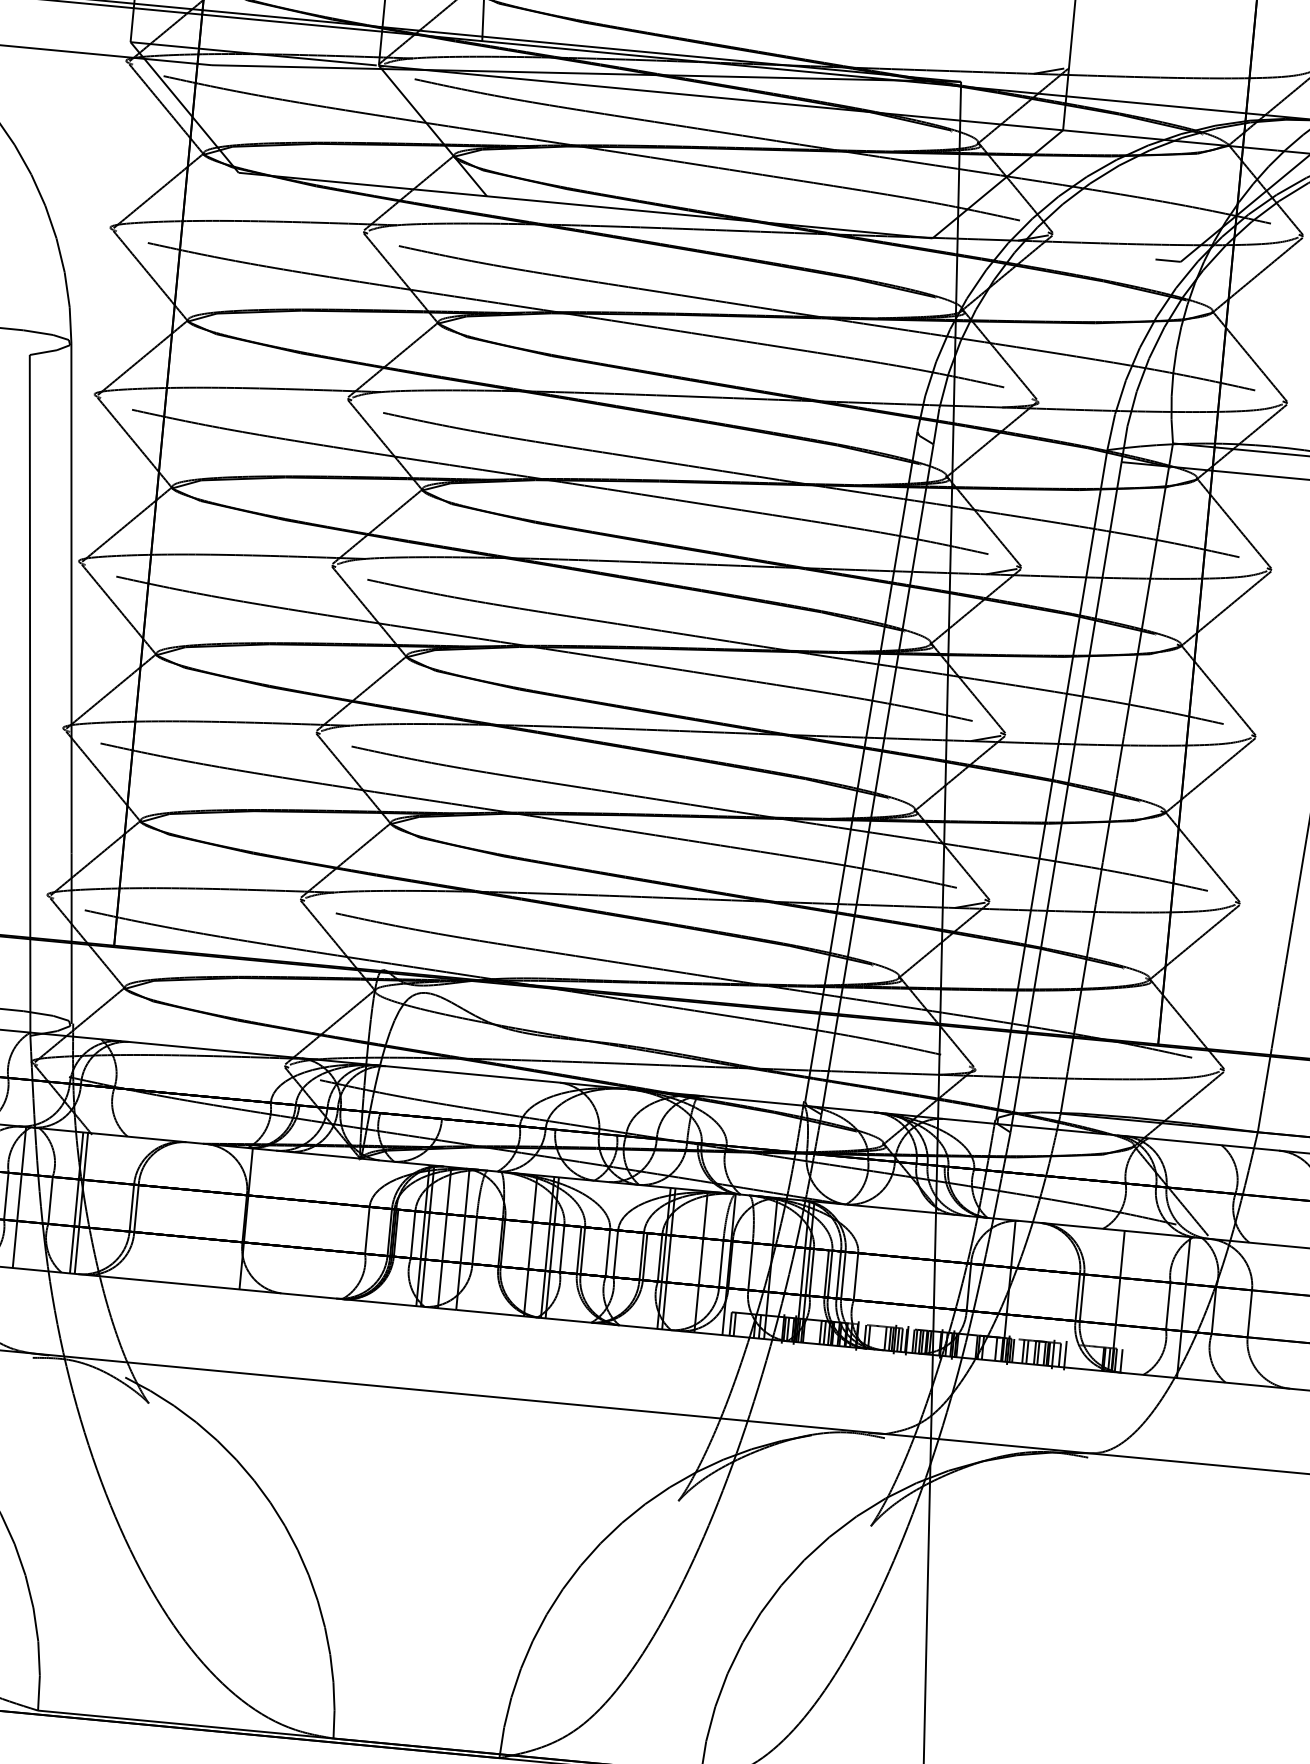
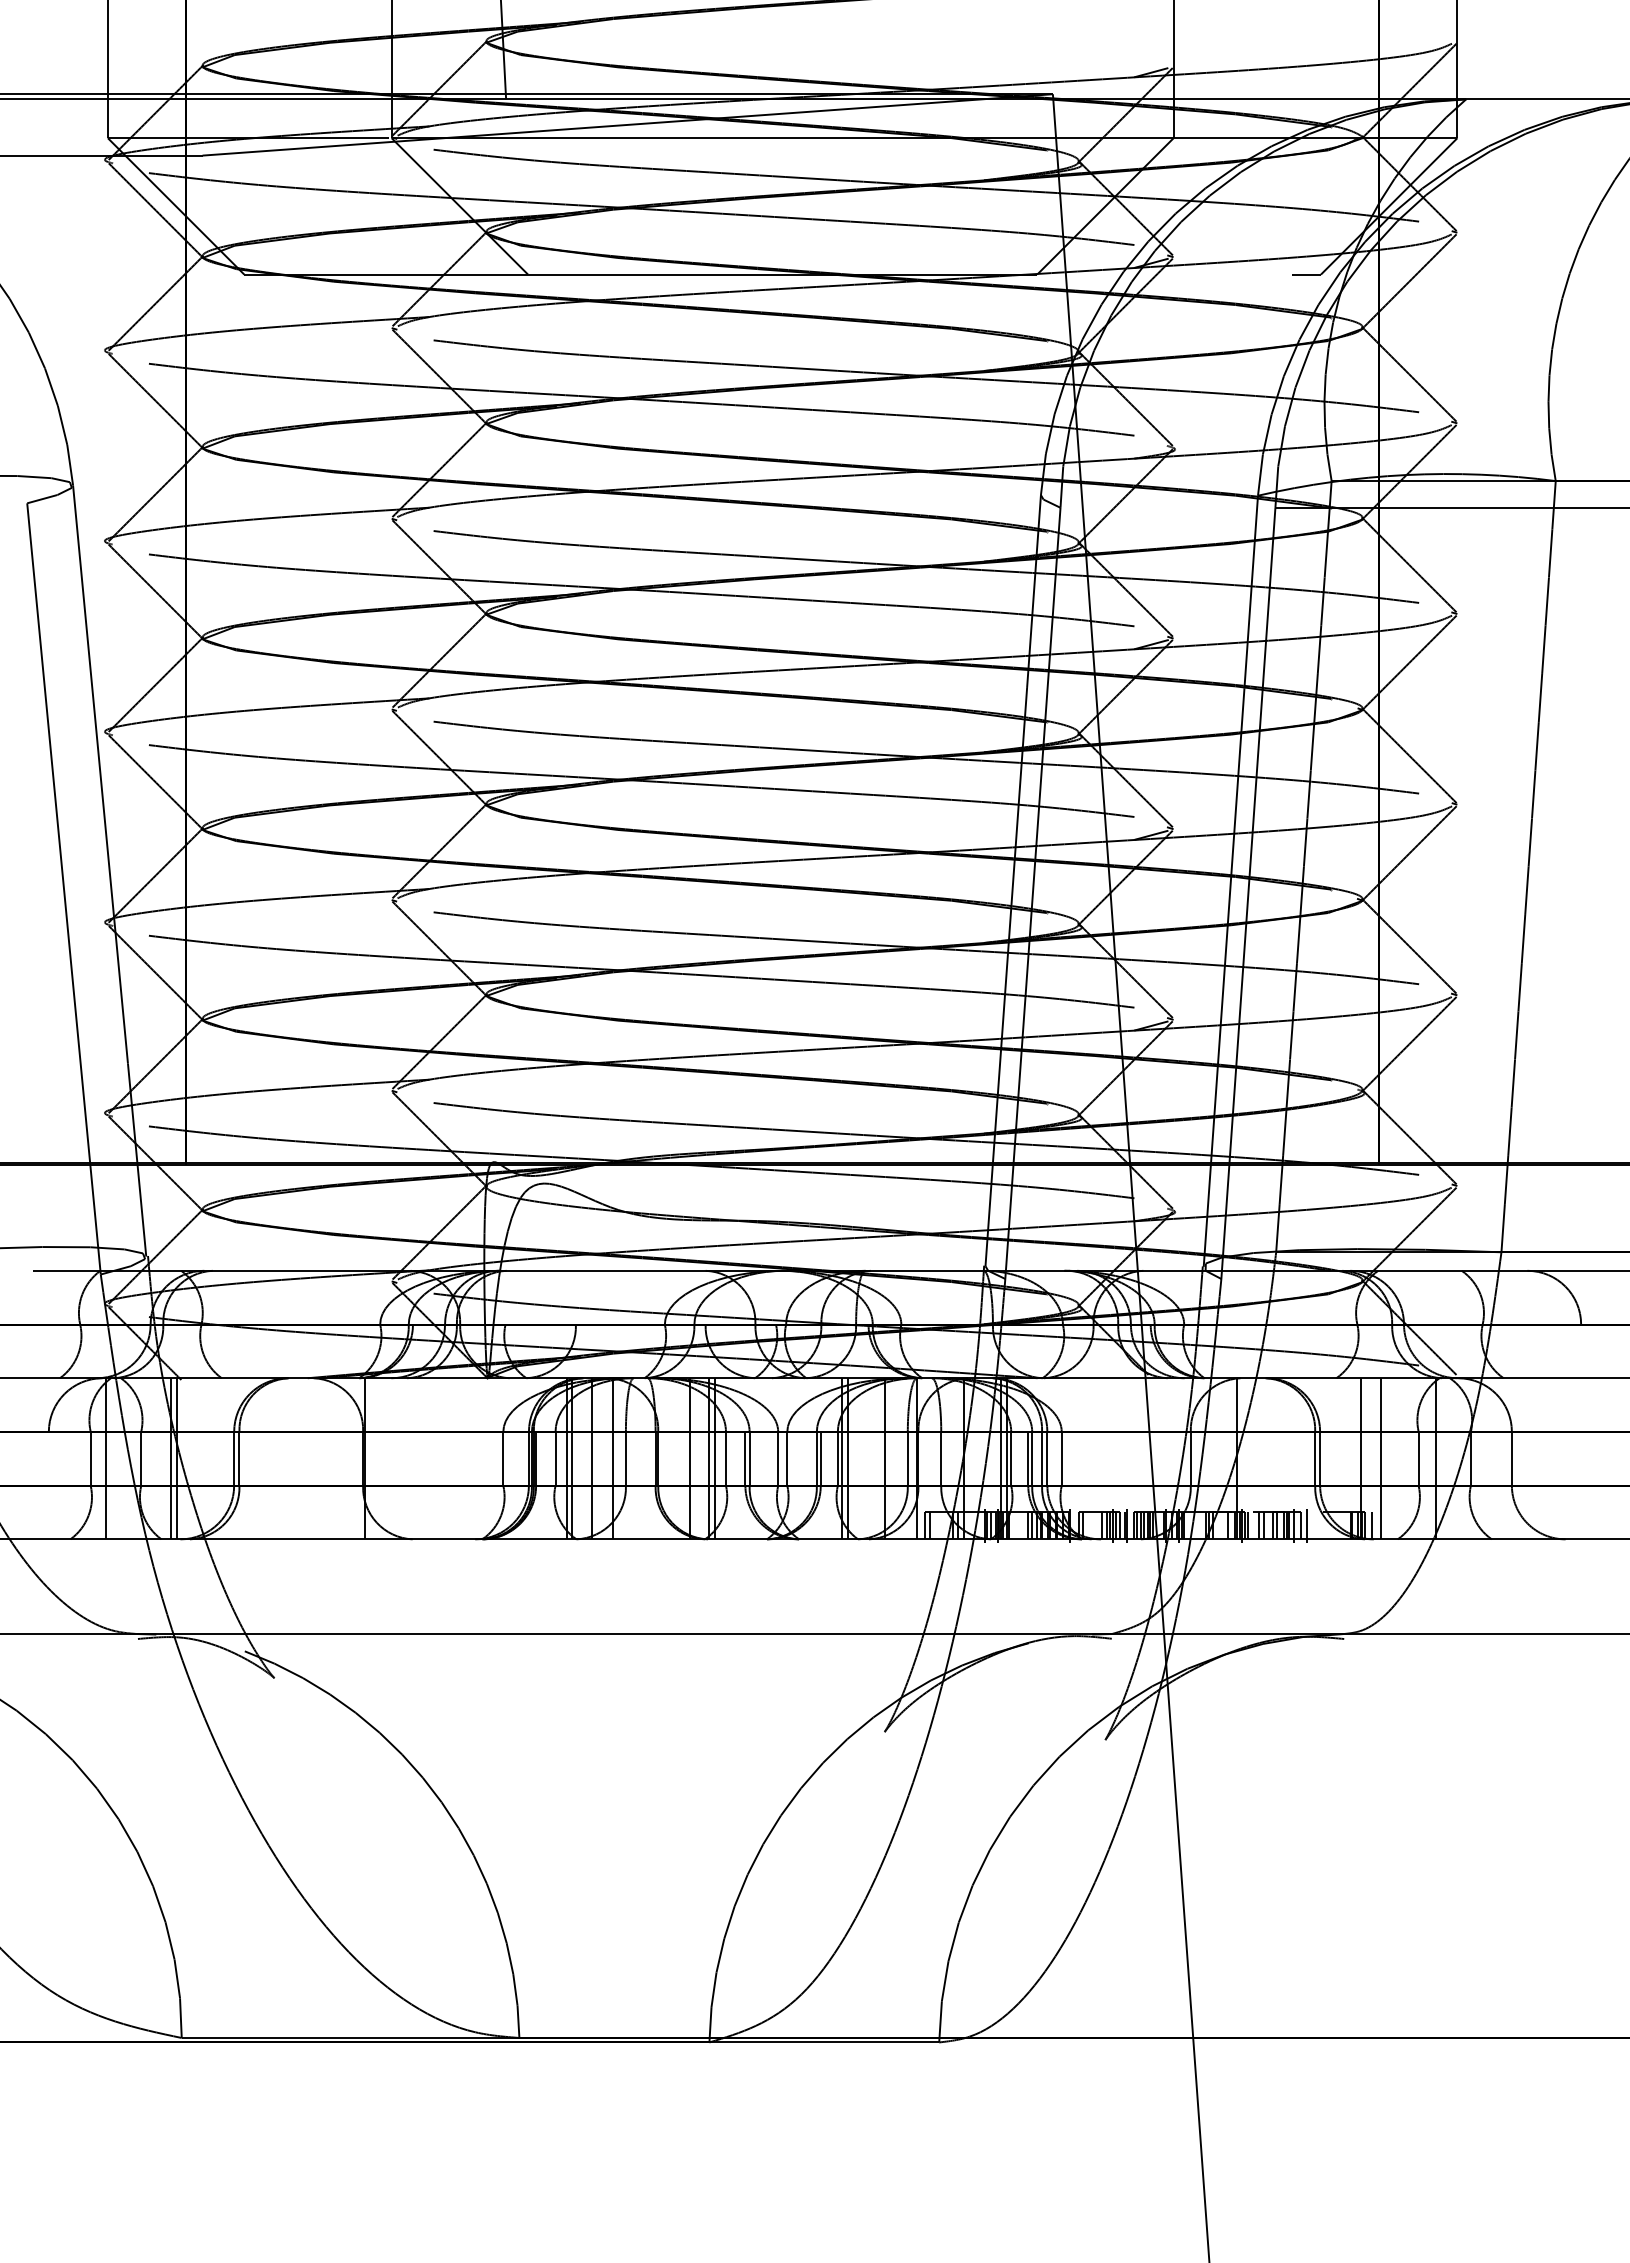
line: (1134, 1302) -> (1380, 1458), added

